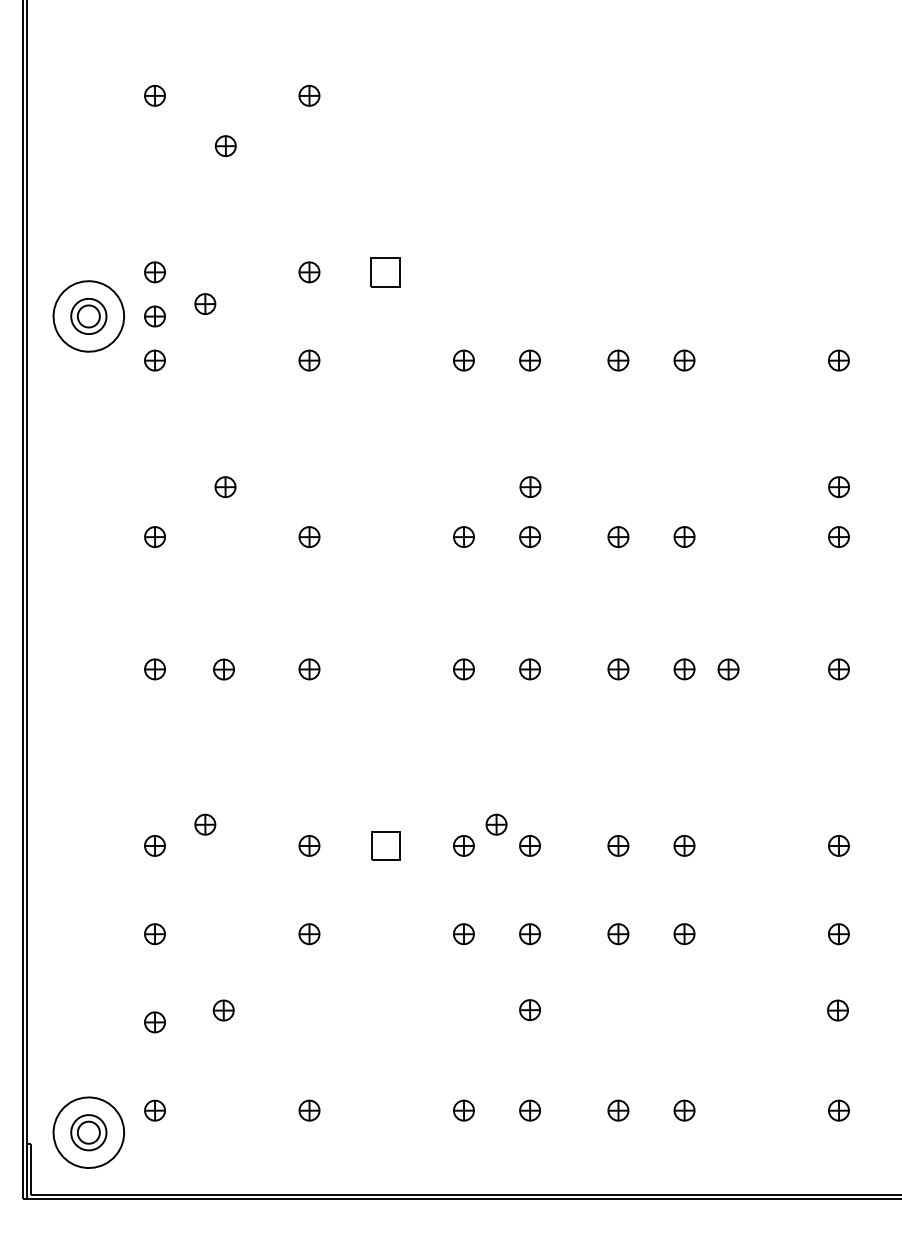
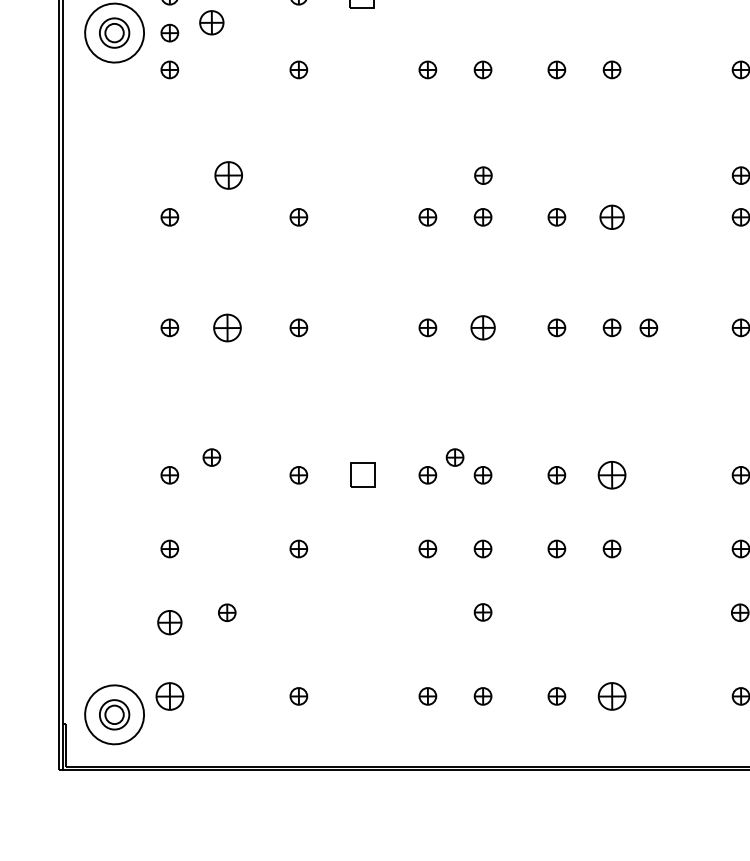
part: (205, 303) -> (212, 22), size x1.4
part: (225, 487) -> (228, 175), size x1.6
part: (684, 536) -> (612, 216), size x1.4
part: (223, 669) -> (227, 327), size x1.6
part: (529, 669) -> (482, 327), size x1.4
part: (684, 845) -> (612, 474), size x1.6
part: (154, 1022) -> (169, 622), size x1.4
part: (154, 1110) -> (169, 696), size x1.6
part: (684, 1110) -> (612, 696), size x1.6

